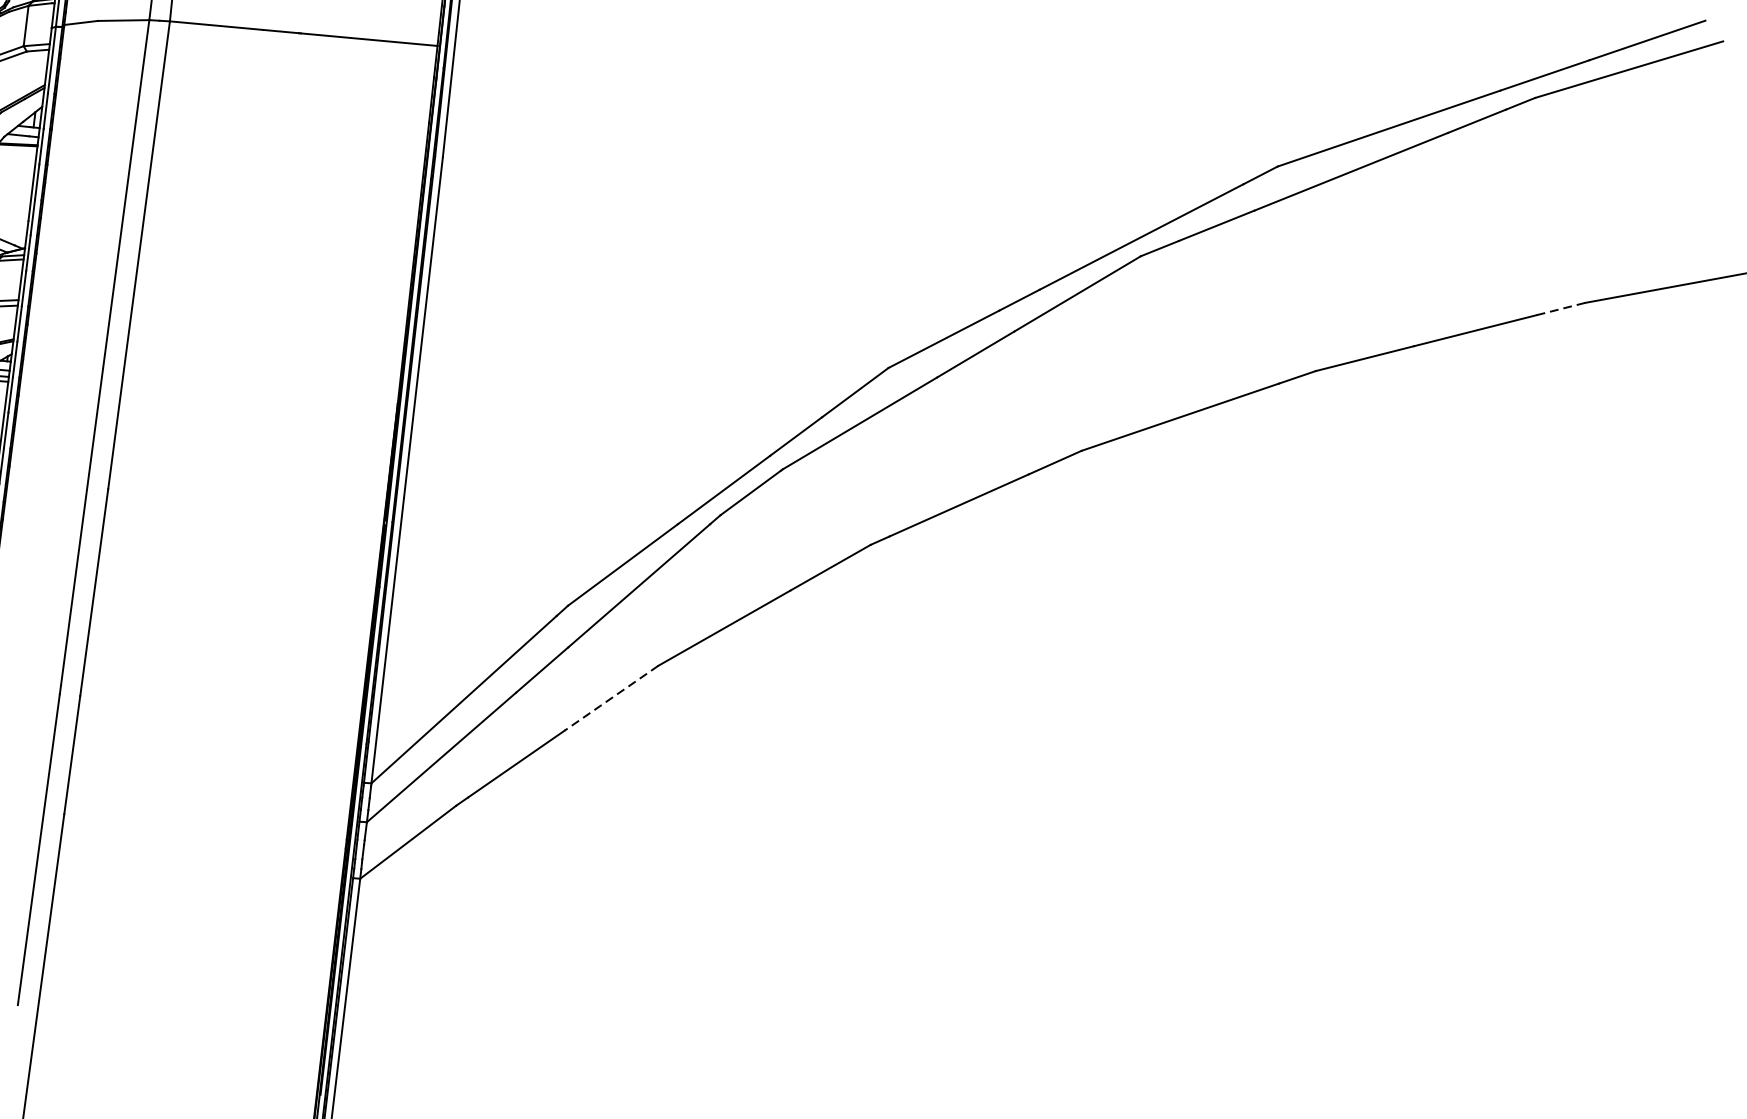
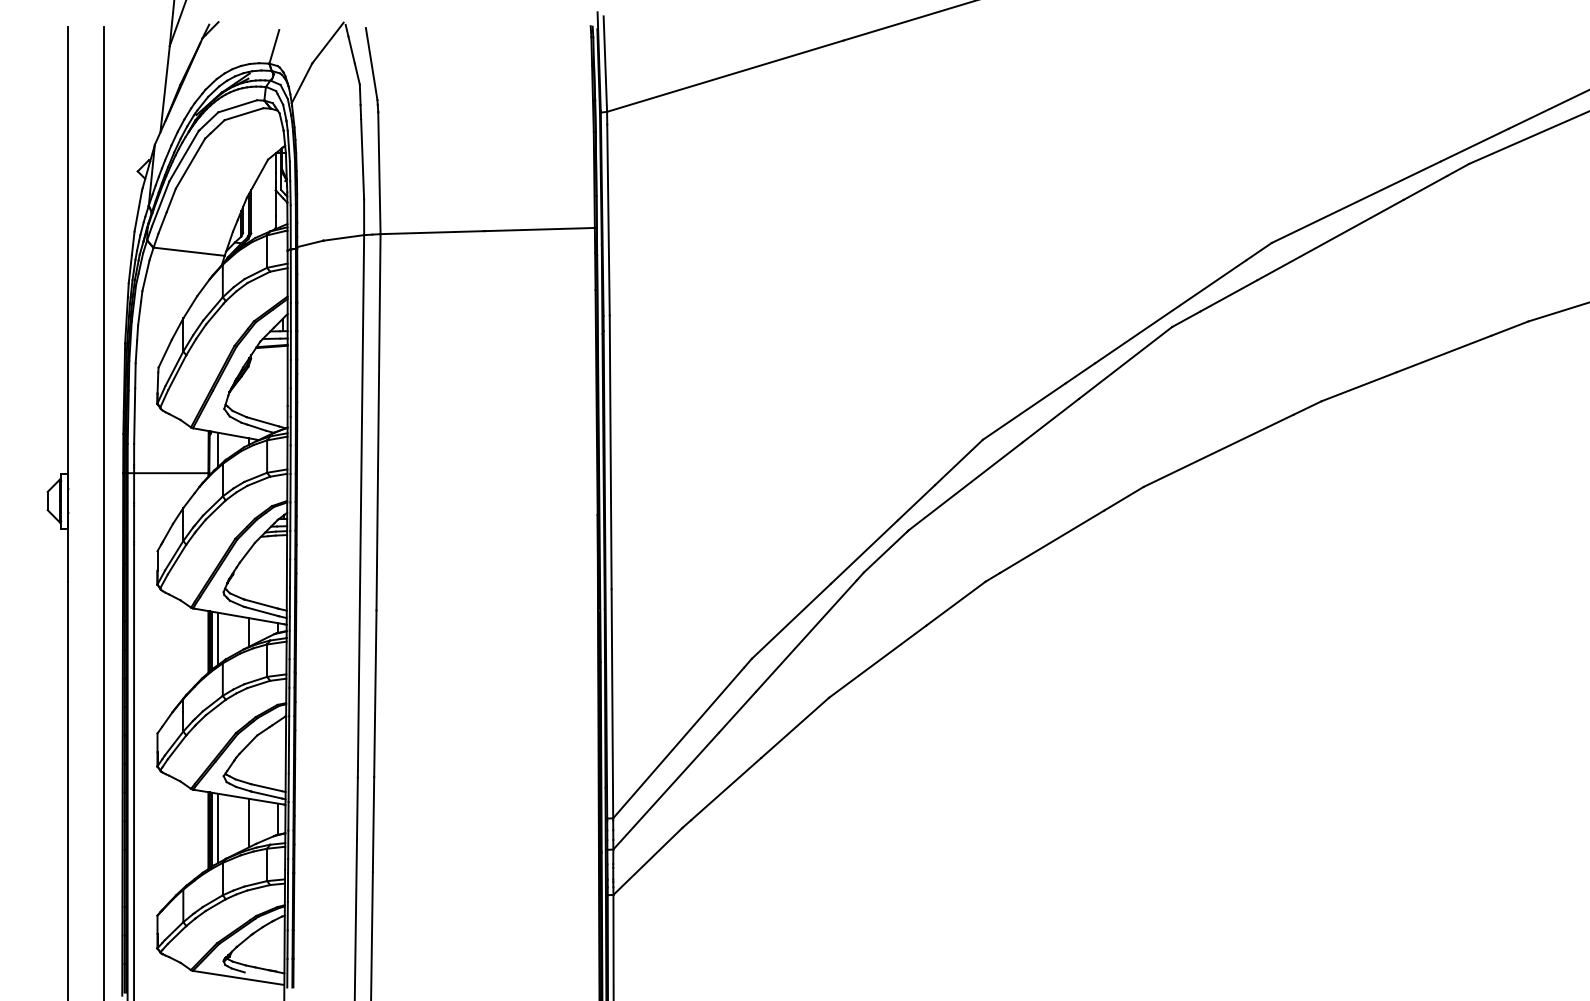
line: (1560, 308) -> (1509, 328), dashed -> solid
line: (610, 698) -> (794, 728), dashed -> solid

